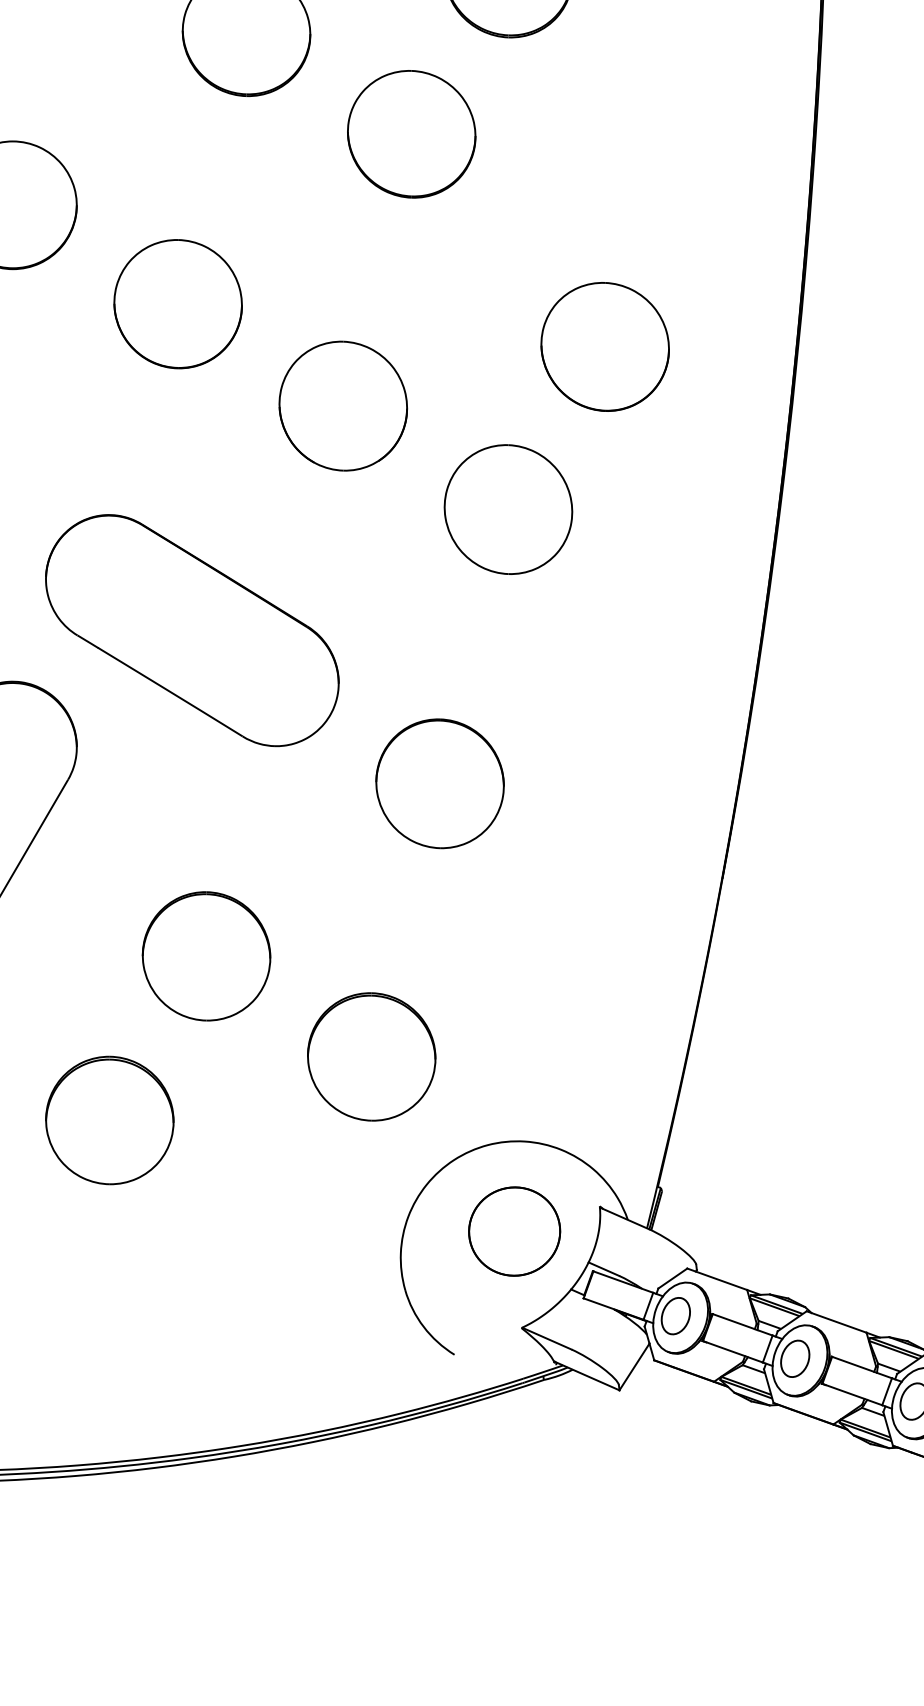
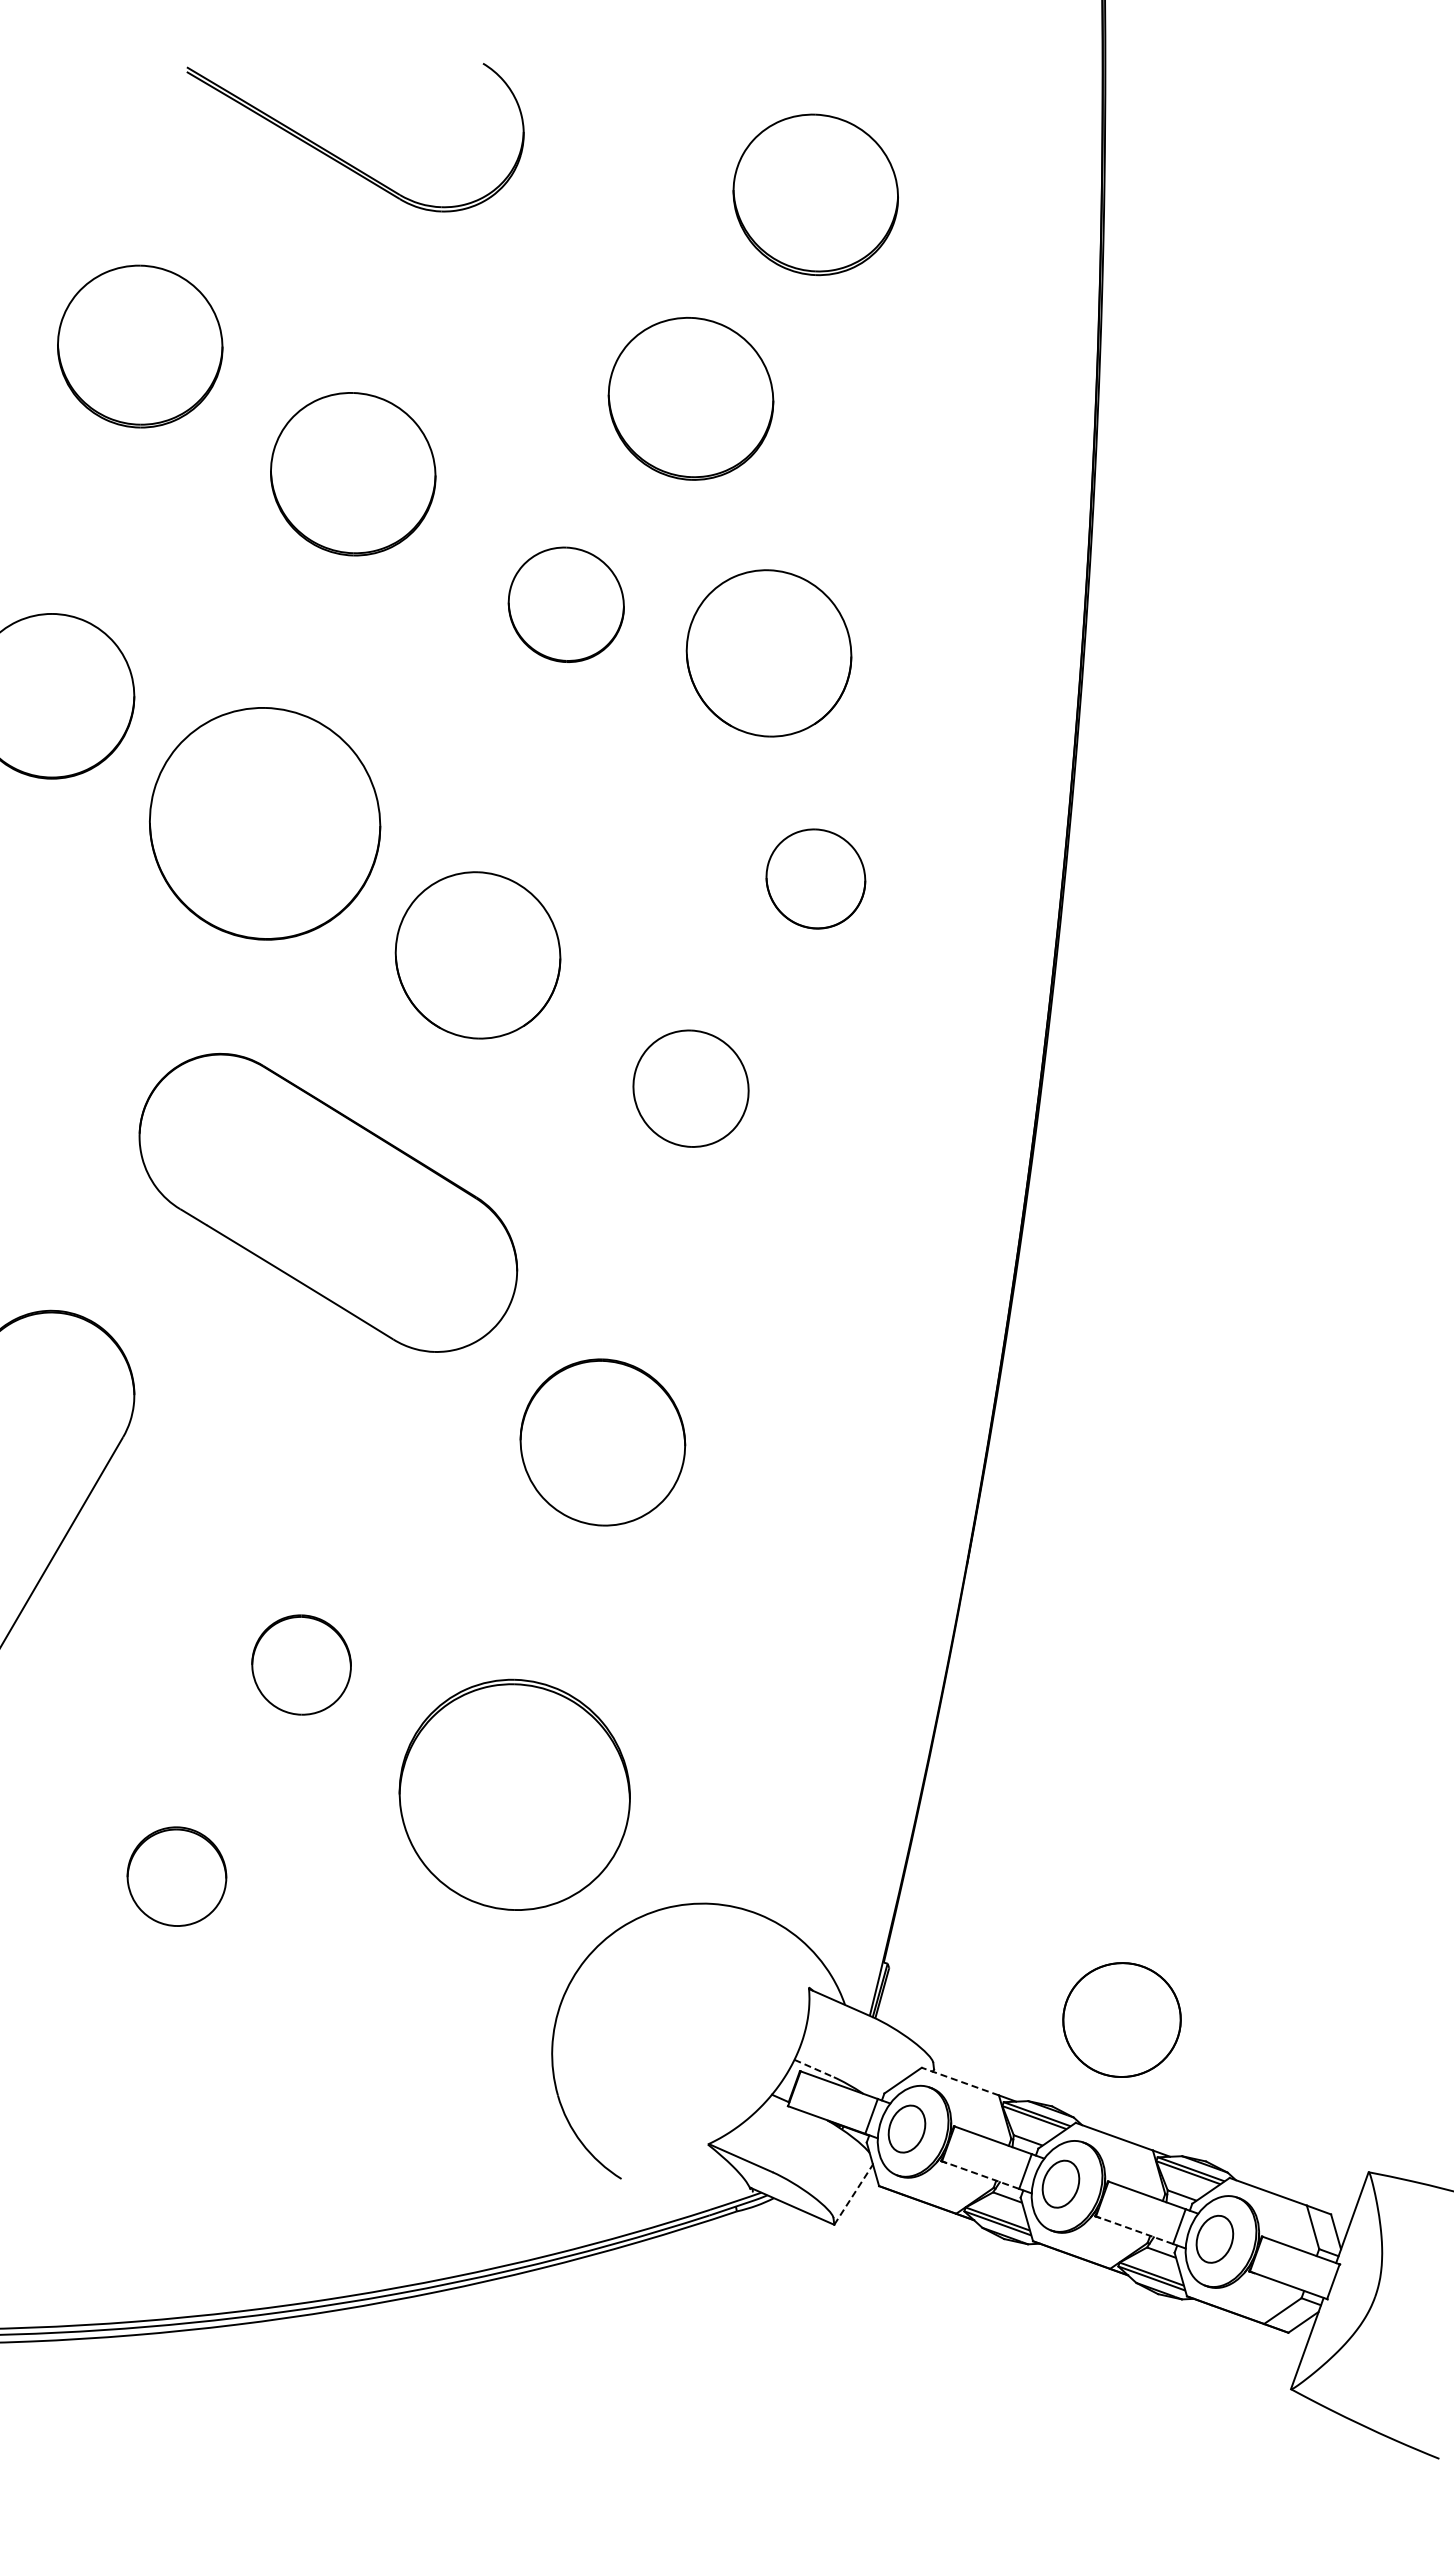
part: (411, 134) -> (566, 604), size x0.7
part: (568, 172) -> (768, 653), added
part: (177, 303) -> (264, 823), size x1.4
part: (604, 346) -> (815, 878), size x0.6
part: (508, 509) -> (690, 1088), size x0.7
part: (192, 630) -> (328, 1202), moved
part: (206, 955) -> (301, 1664), size x0.6
part: (371, 1056) -> (514, 1794), size x1.4
part: (109, 1120) -> (176, 1876), size x0.6
part: (514, 1231) -> (1121, 2019), moved
line: (604, 1269) -> (814, 2068), solid -> dashed
line: (717, 1279) -> (960, 2081), solid -> dashed
line: (732, 1352) -> (980, 2175), solid -> dashed
line: (634, 1366) -> (853, 2194), solid -> dashed
line: (852, 1394) -> (1134, 2230), solid -> dashed

